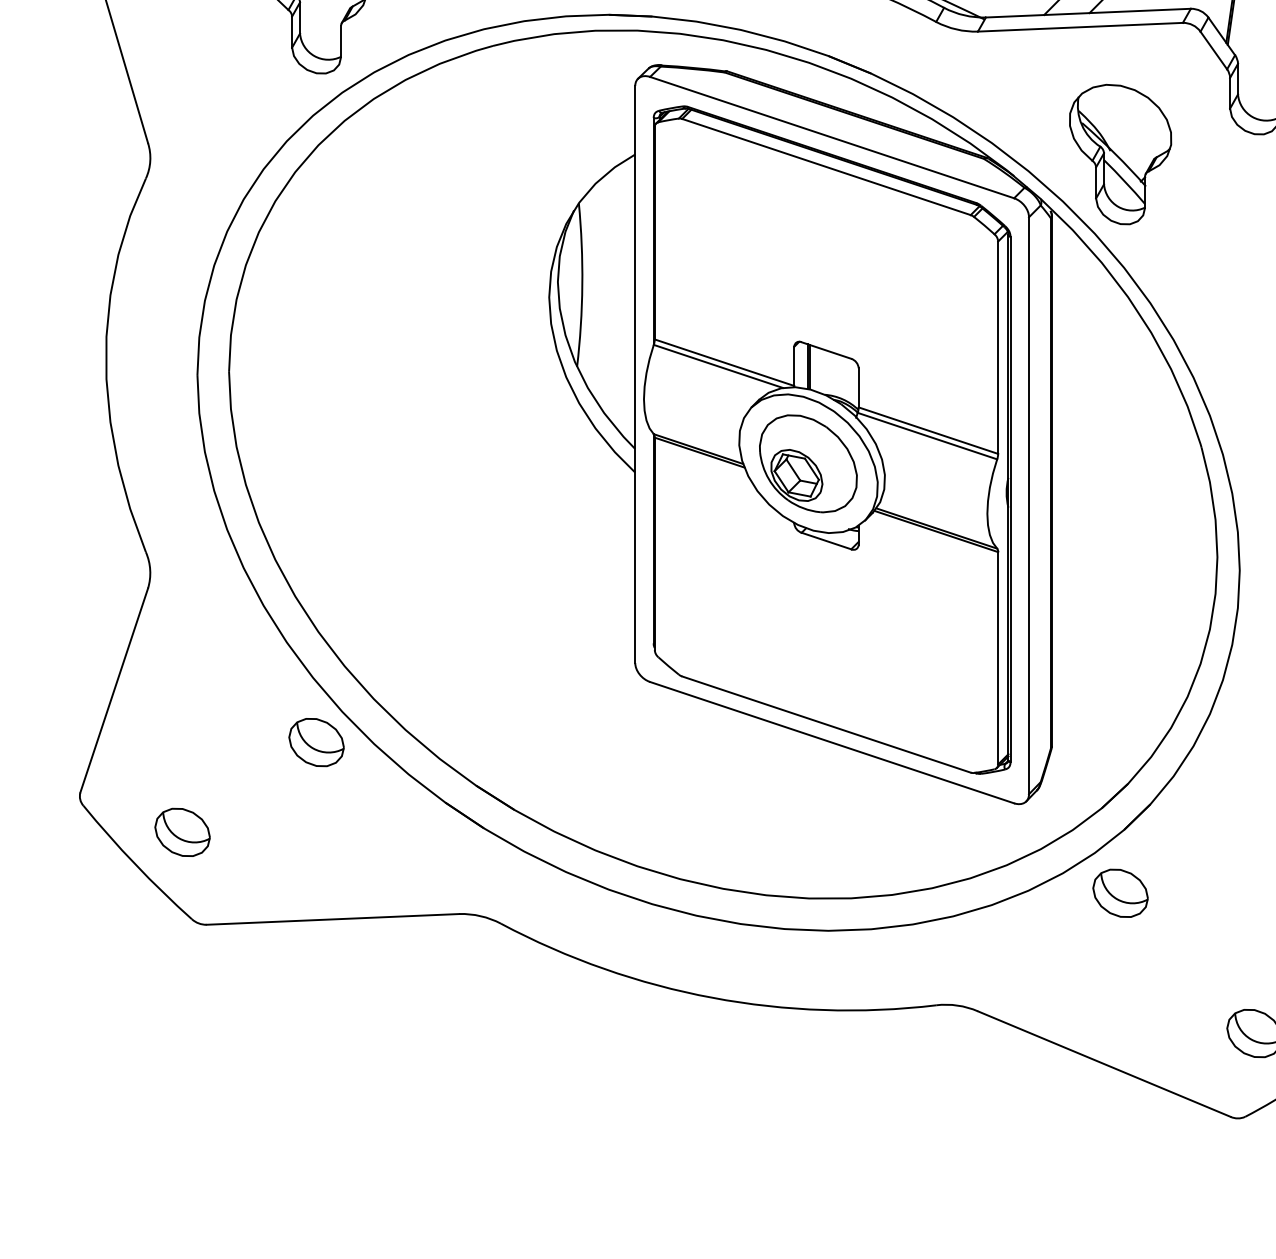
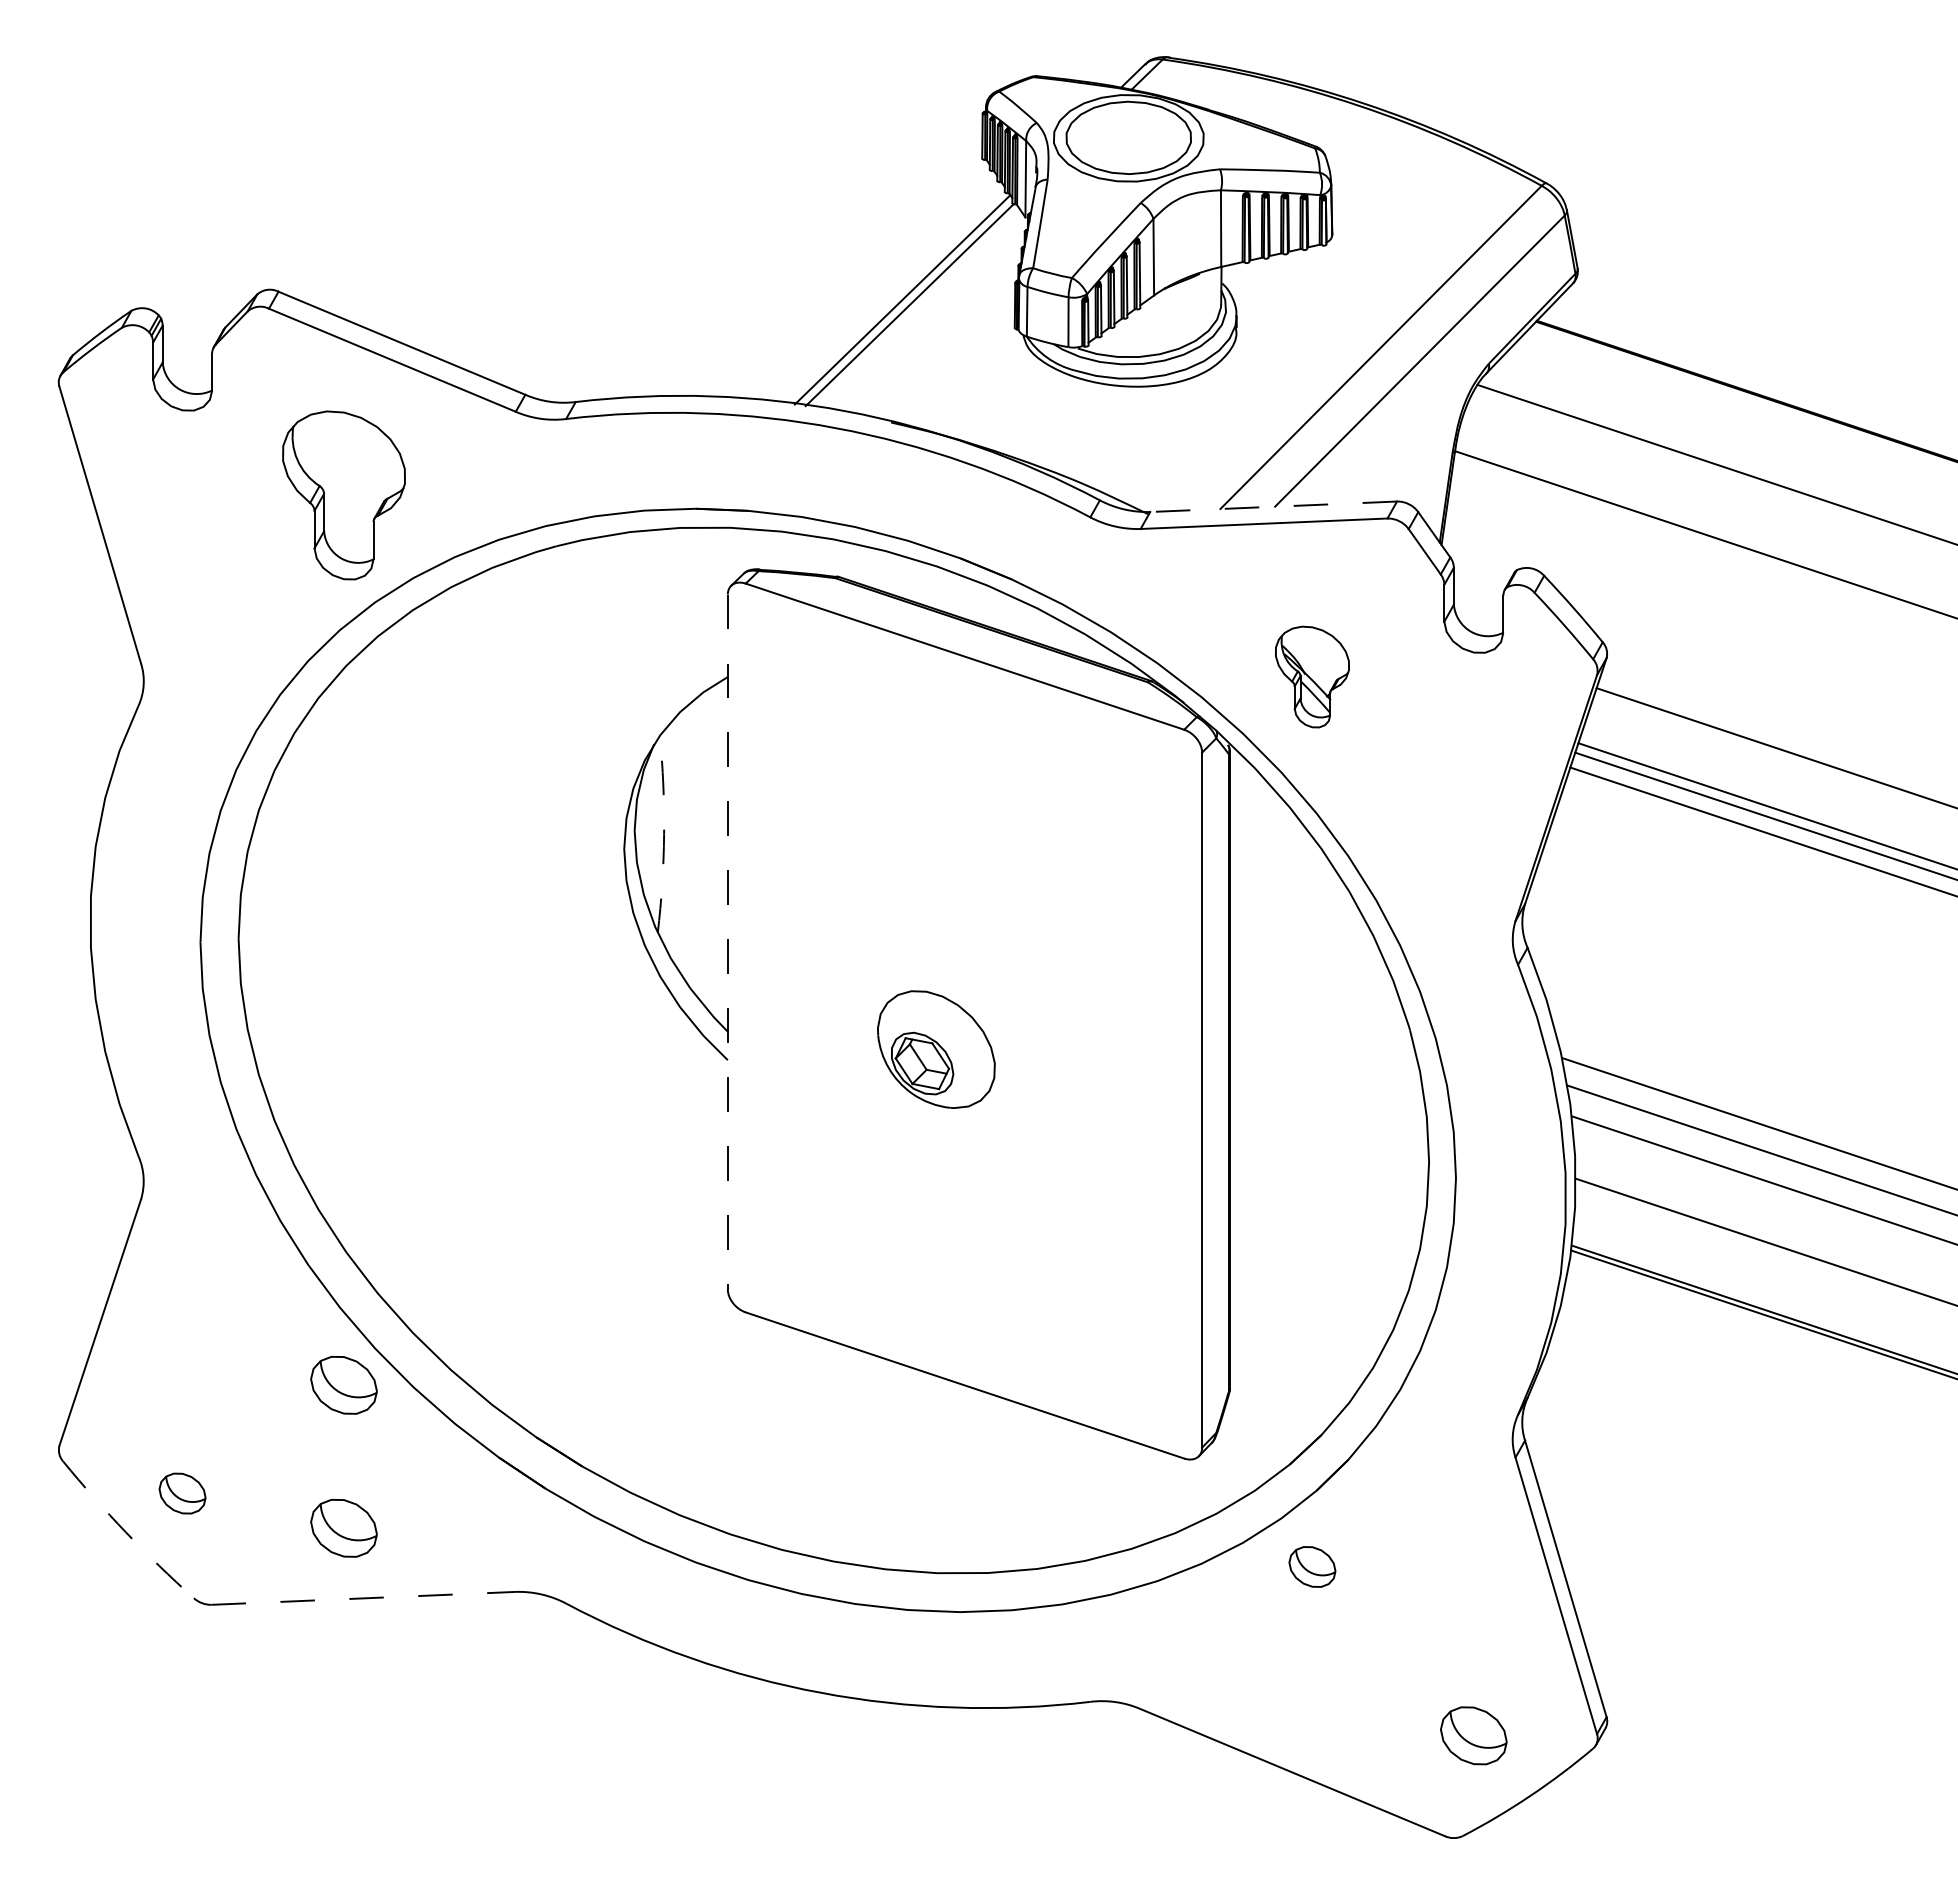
line: (1088, 12) -> (1273, 506), solid -> dashed
part: (1120, 154) -> (1312, 676), size x0.6
arc: (582, 285) -> (664, 834), solid -> dashed
line: (634, 374) -> (727, 942), solid -> dashed
part: (826, 440) -> (958, 1021), removed
part: (182, 832) -> (182, 1493), size x0.7
part: (316, 861) -> (343, 1528), added
arc: (136, 864) -> (126, 1532), solid -> dashed
part: (1120, 892) -> (1312, 1566), size x0.7
line: (333, 919) -> (364, 1598), solid -> dashed

